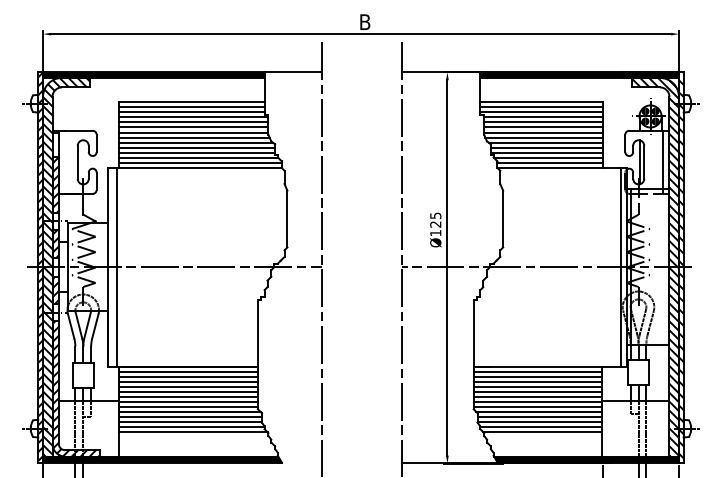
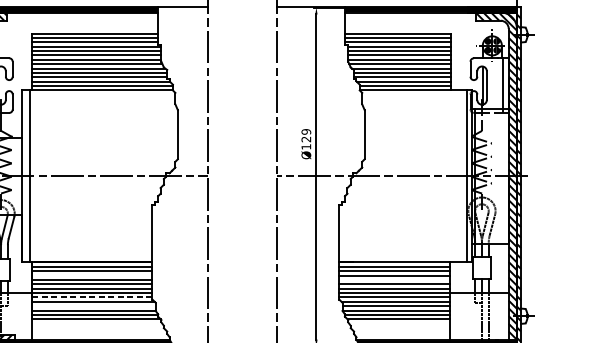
text: (435, 215) -> (306, 131), Ø125 -> Ø129
line: (188, 381) -> (92, 275), removed
line: (537, 386) -> (394, 279), removed
line: (188, 406) -> (92, 297), solid -> dashed
line: (189, 417) -> (93, 306), removed

